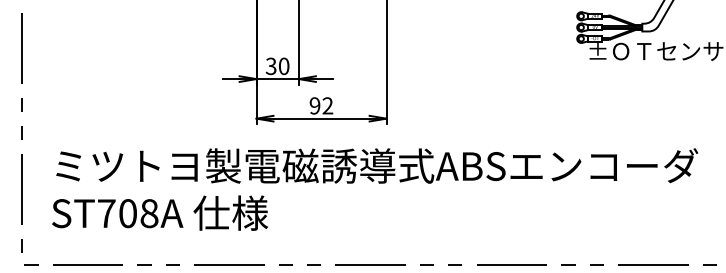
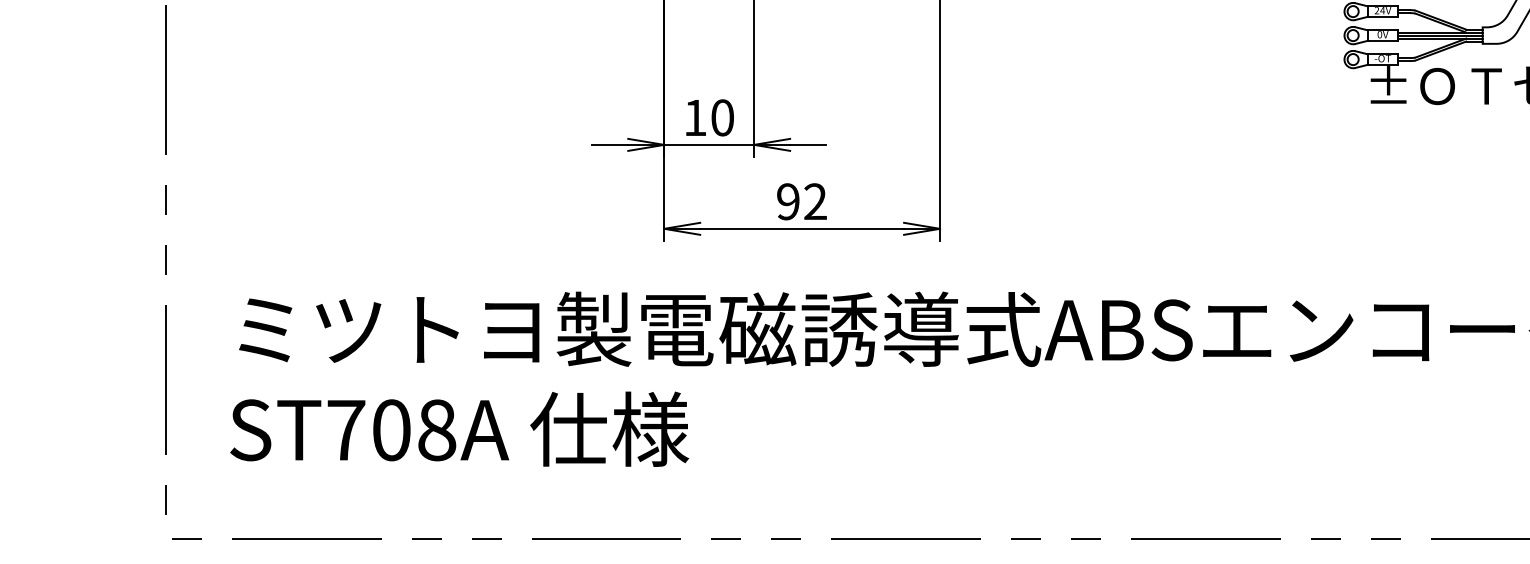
text: (270, 66) -> (693, 118), 30 -> 10

